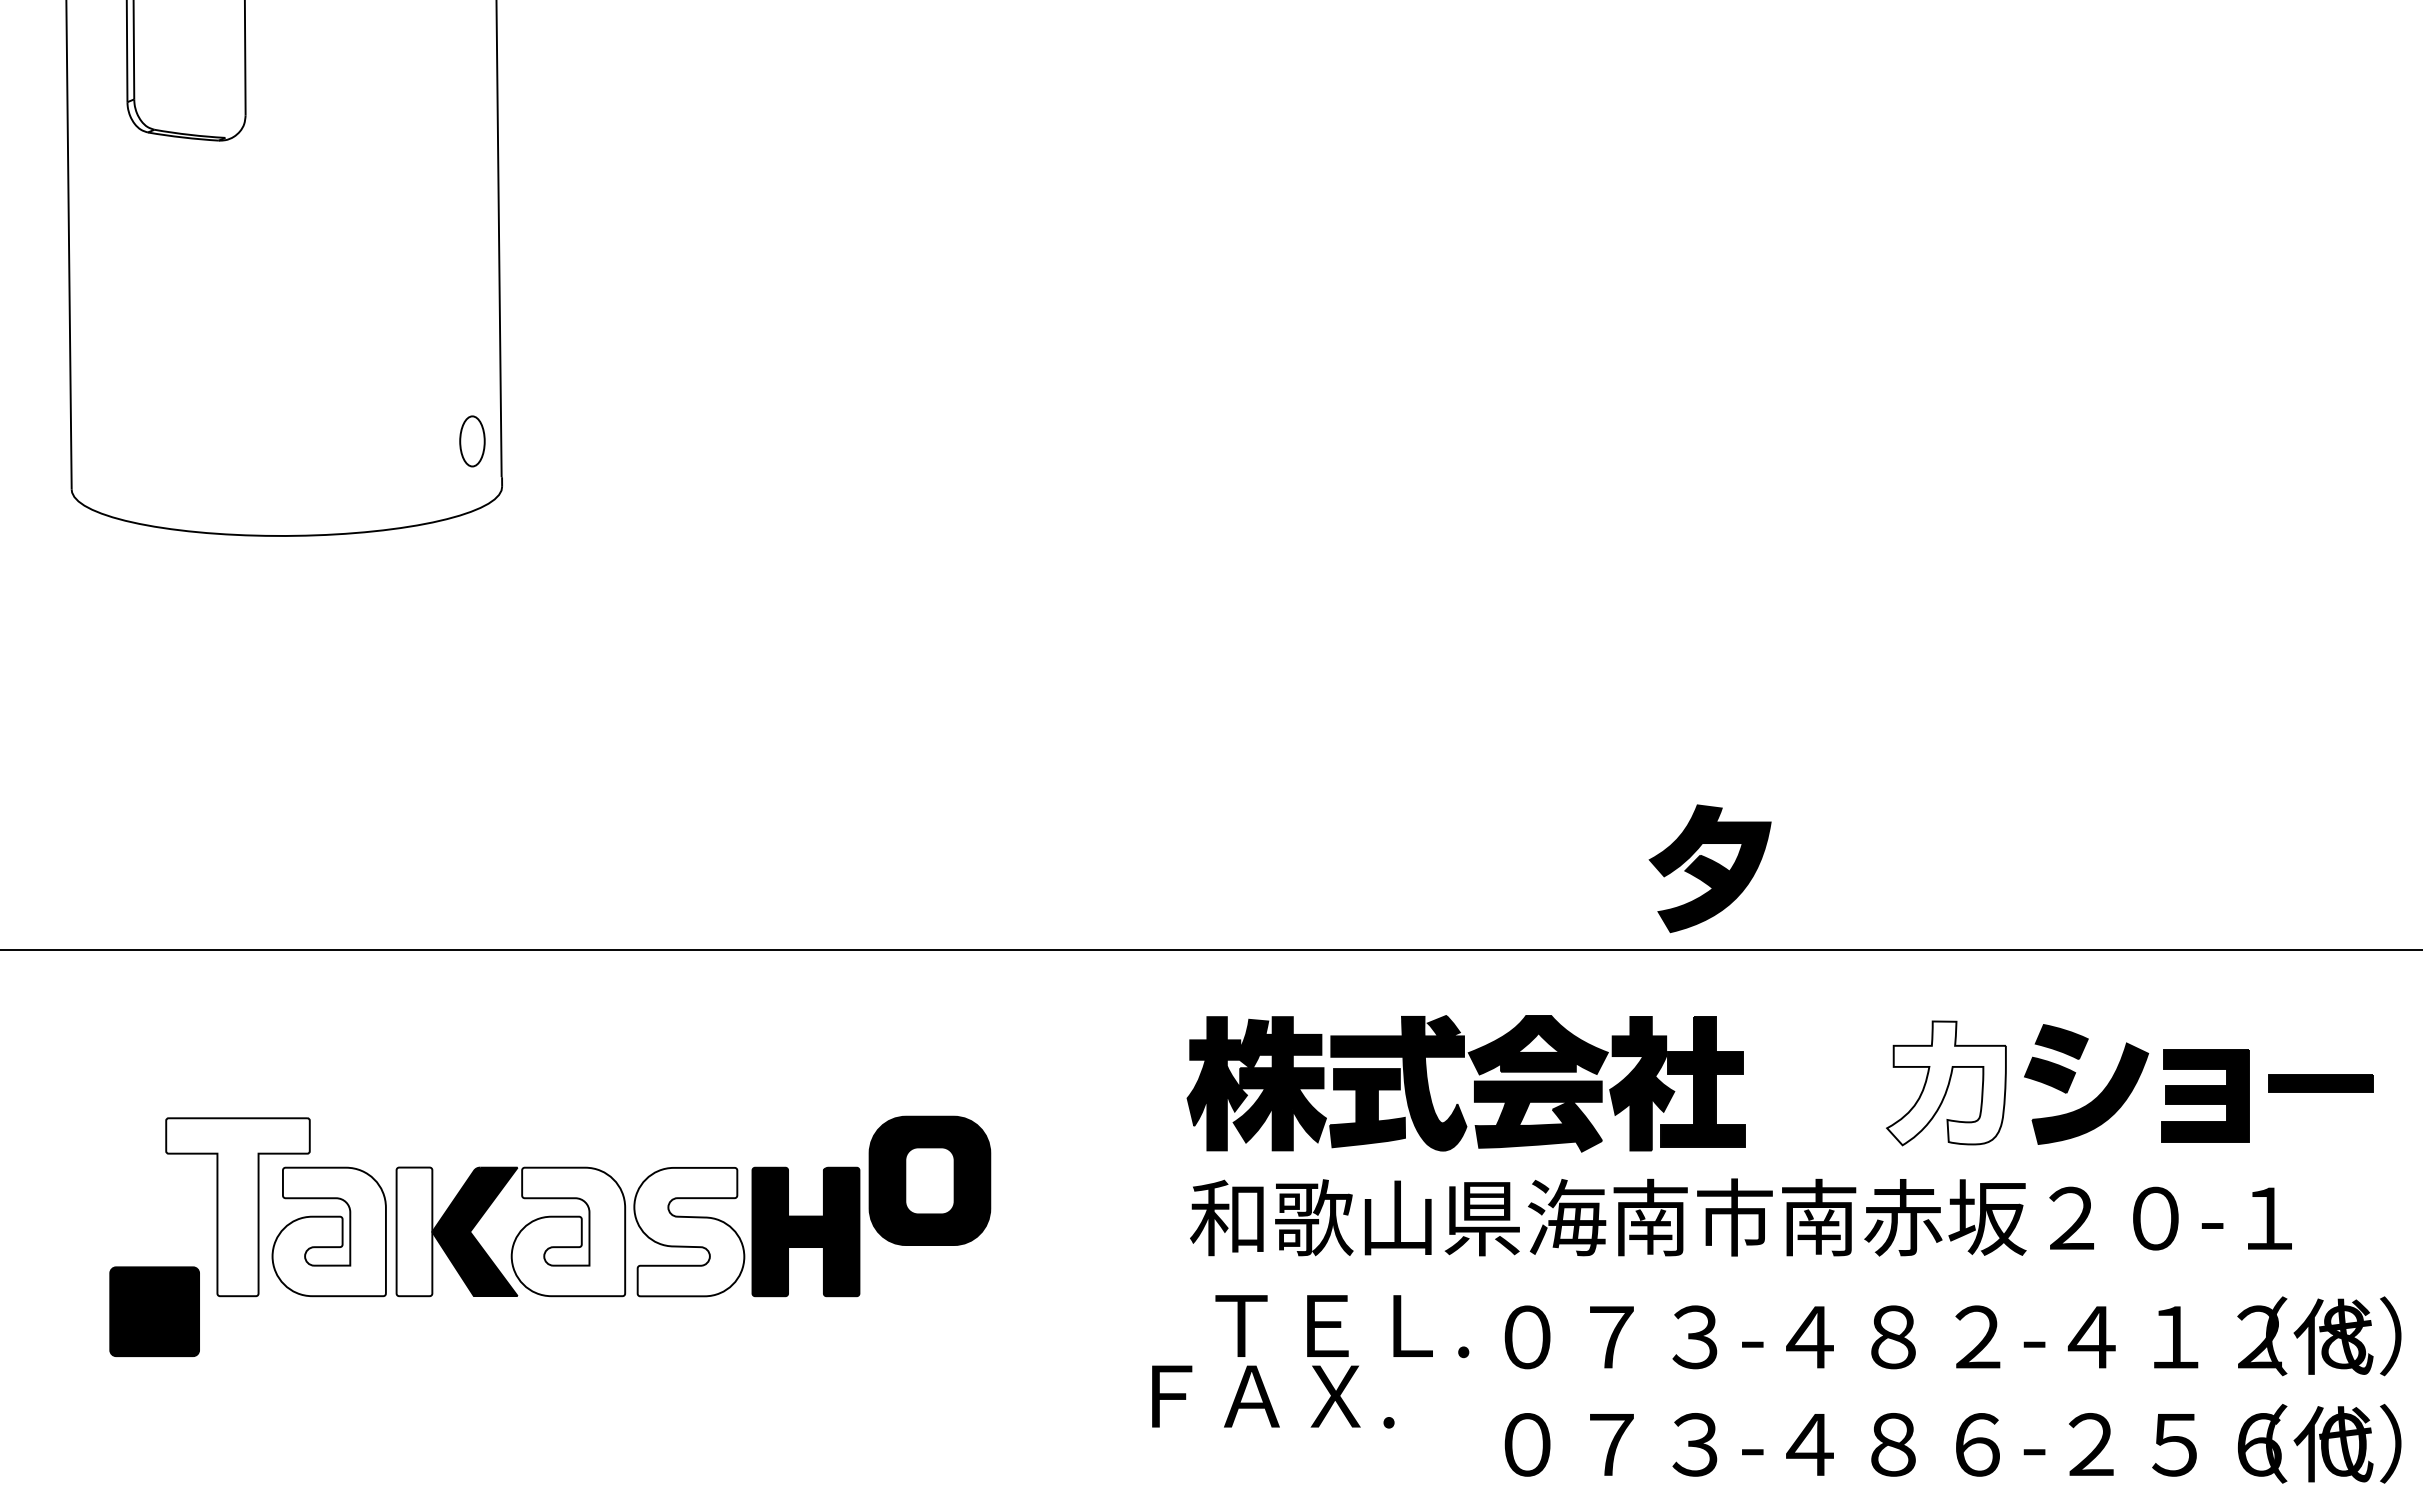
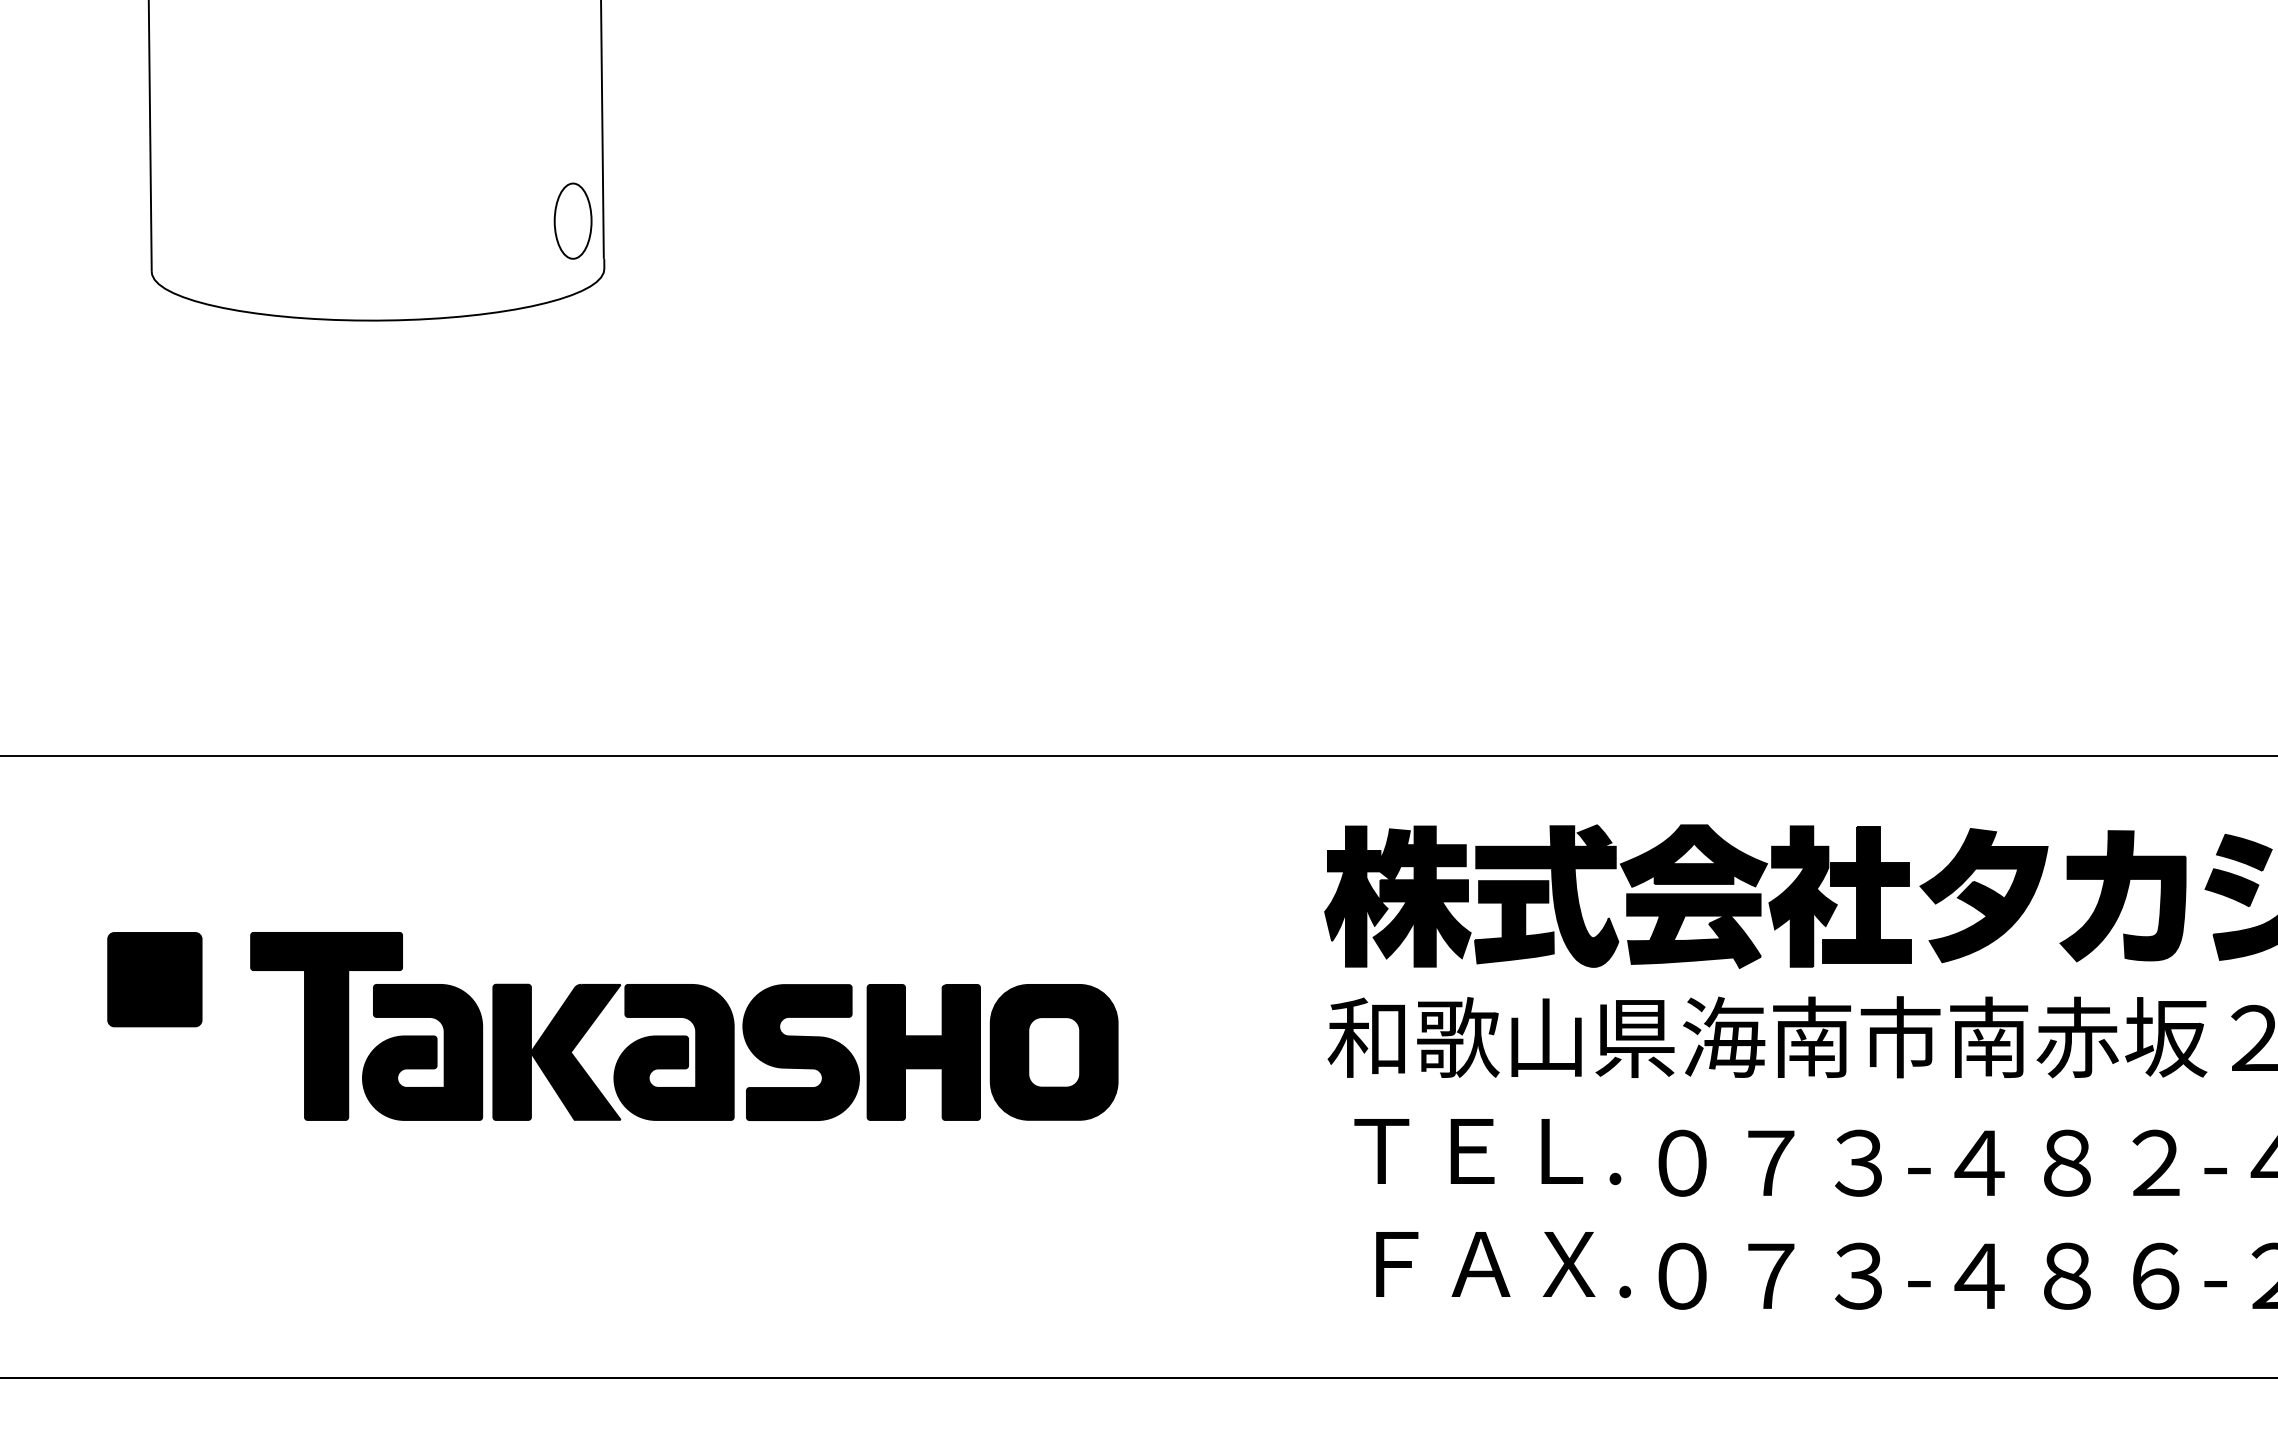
part: (472, 441) -> (573, 221), size x1.43
part: (1709, 868) -> (1983, 895), moved
fill: (1946, 1083) -> (2123, 896), added
part: (929, 1180) -> (1053, 1051), moved
fill: (237, 1207) -> (326, 1026), added
fill: (328, 1231) -> (421, 1051), added
fill: (414, 1231) -> (512, 1051), added
fill: (568, 1231) -> (674, 1051), added
fill: (689, 1231) -> (801, 1051), added
part: (154, 1311) -> (154, 979), moved
text: (1273, 1396) -> (1503, 1264), moved

